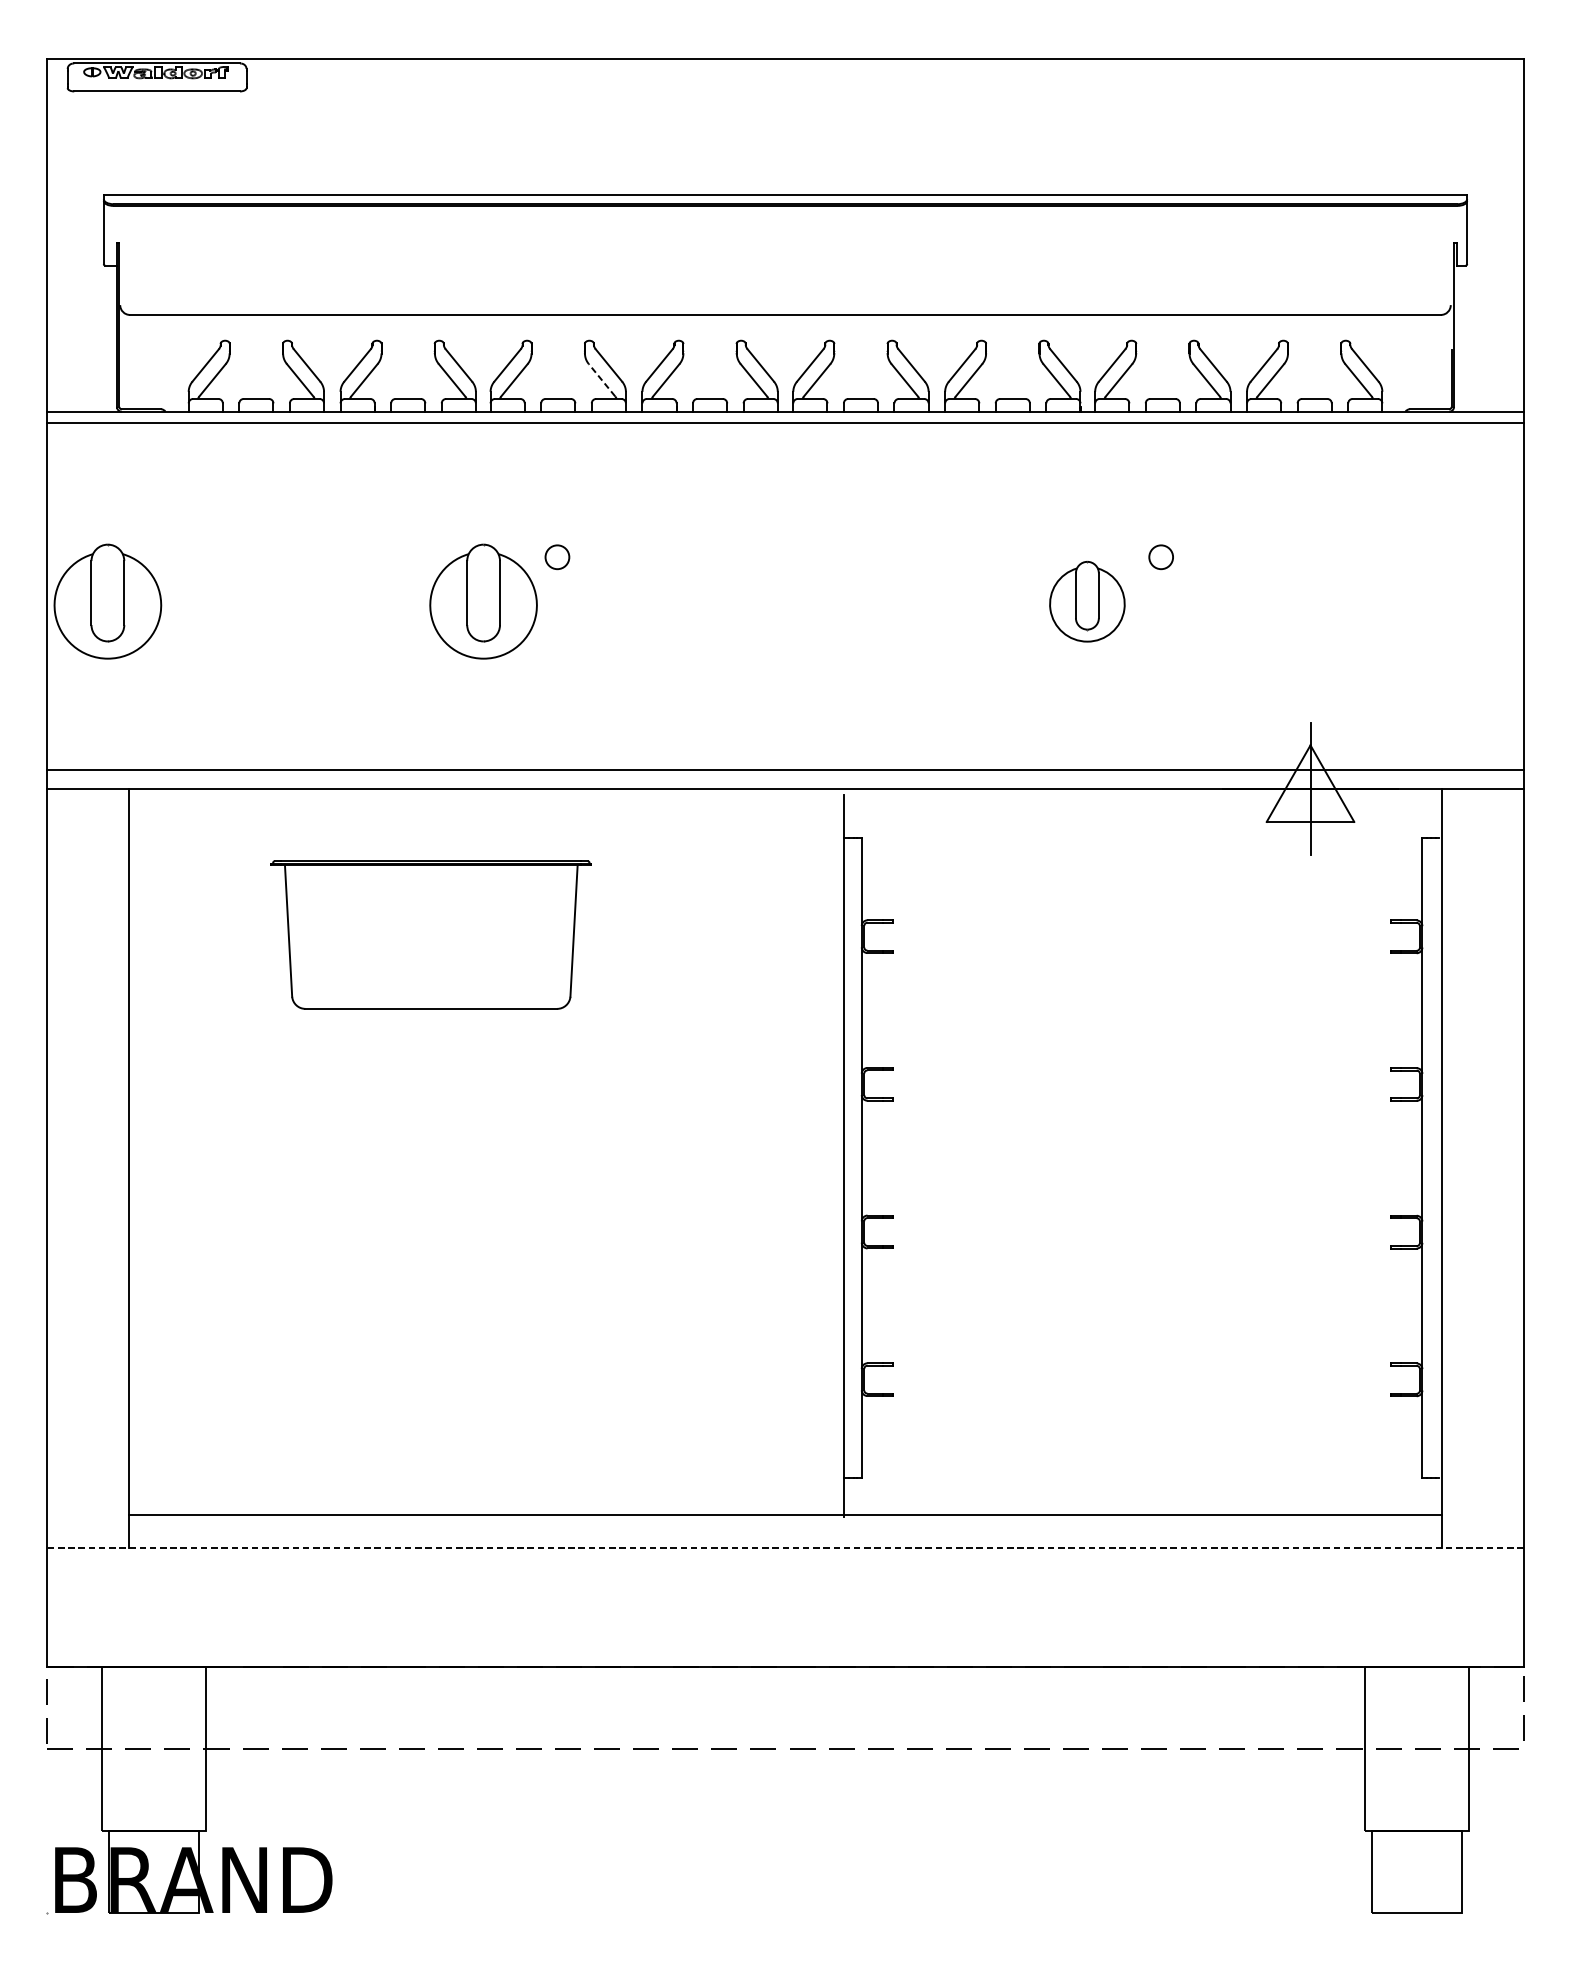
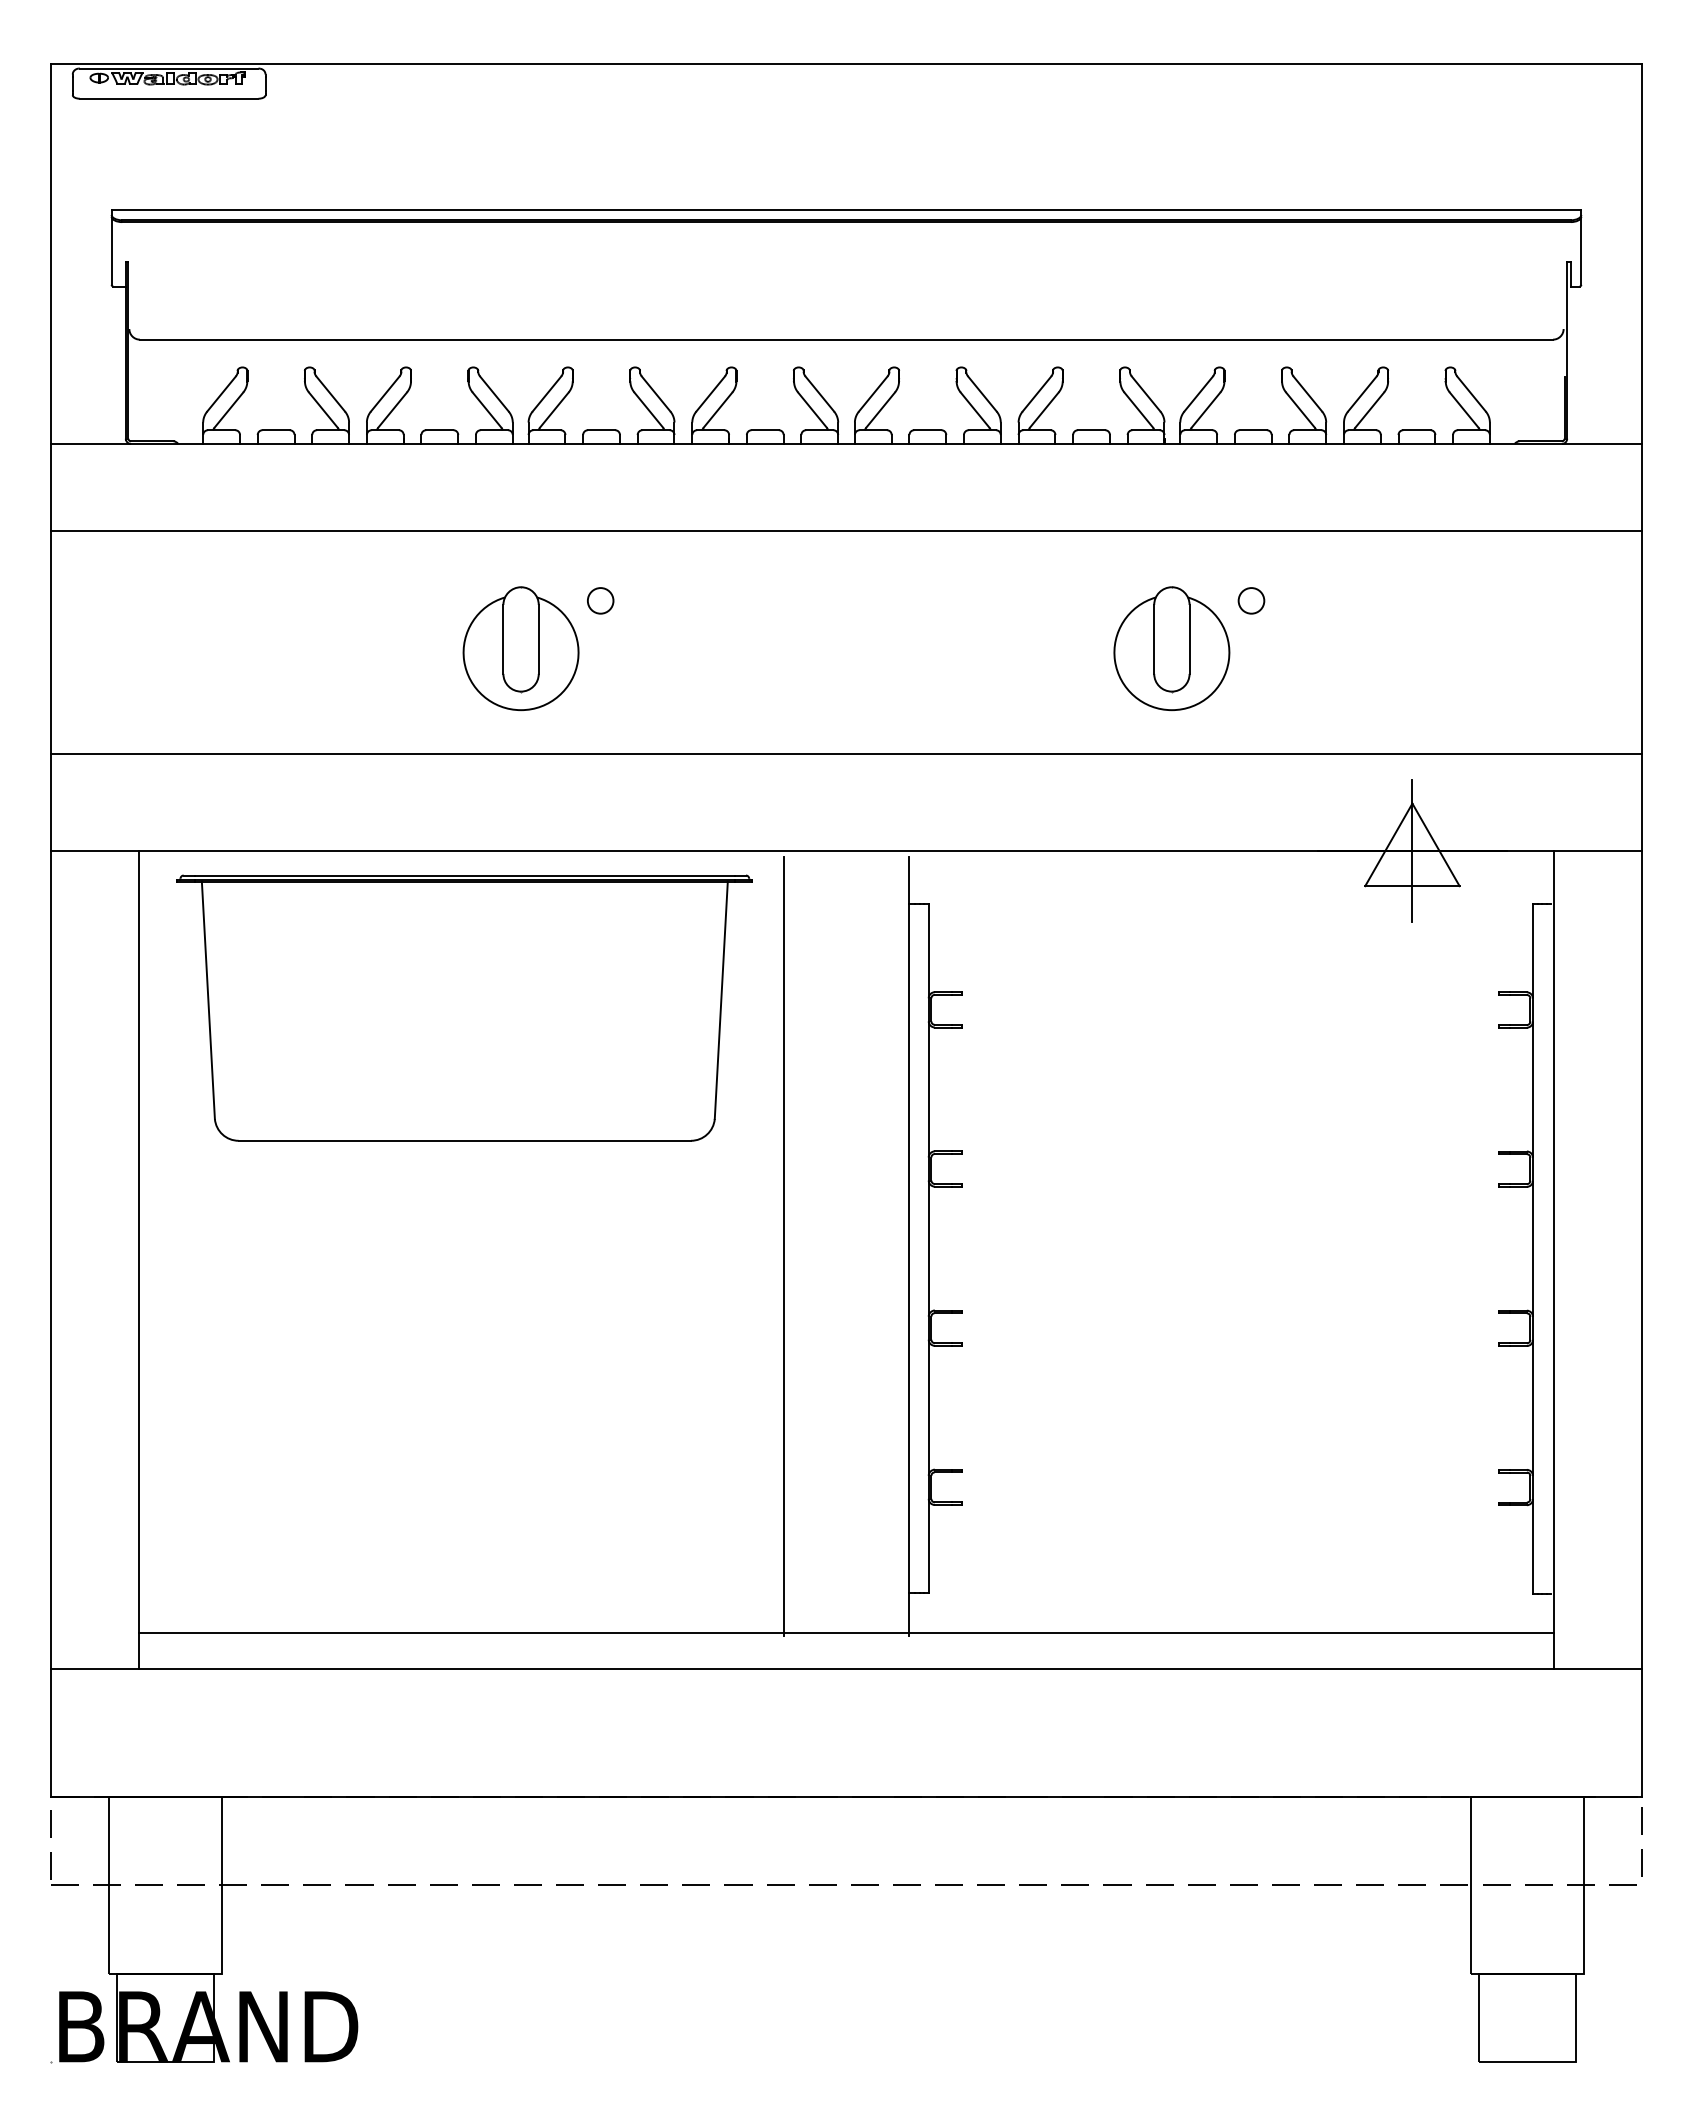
line: (601, 379) -> (648, 409), dashed -> solid
line: (785, 422) -> (846, 530), moved
part: (107, 601) -> (115, 648), removed
part: (1087, 601) -> (1171, 648), size x1.43
line: (785, 770) -> (846, 753), moved
part: (431, 934) -> (464, 1007), size x1.67
line: (727, 1156) -> (783, 1246), added
line: (785, 1547) -> (846, 1668), dashed -> solid

